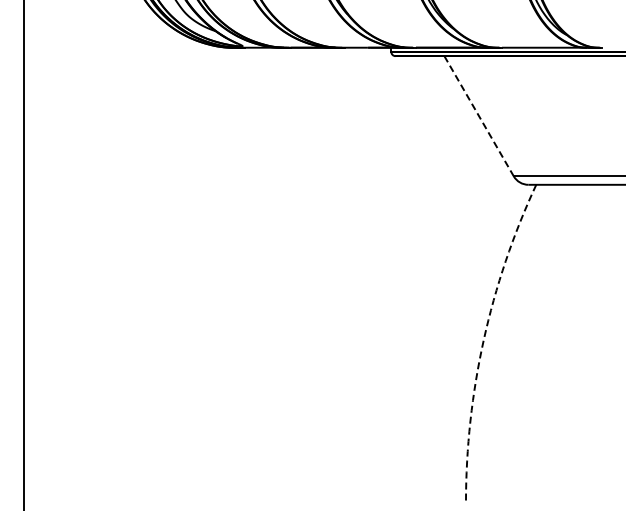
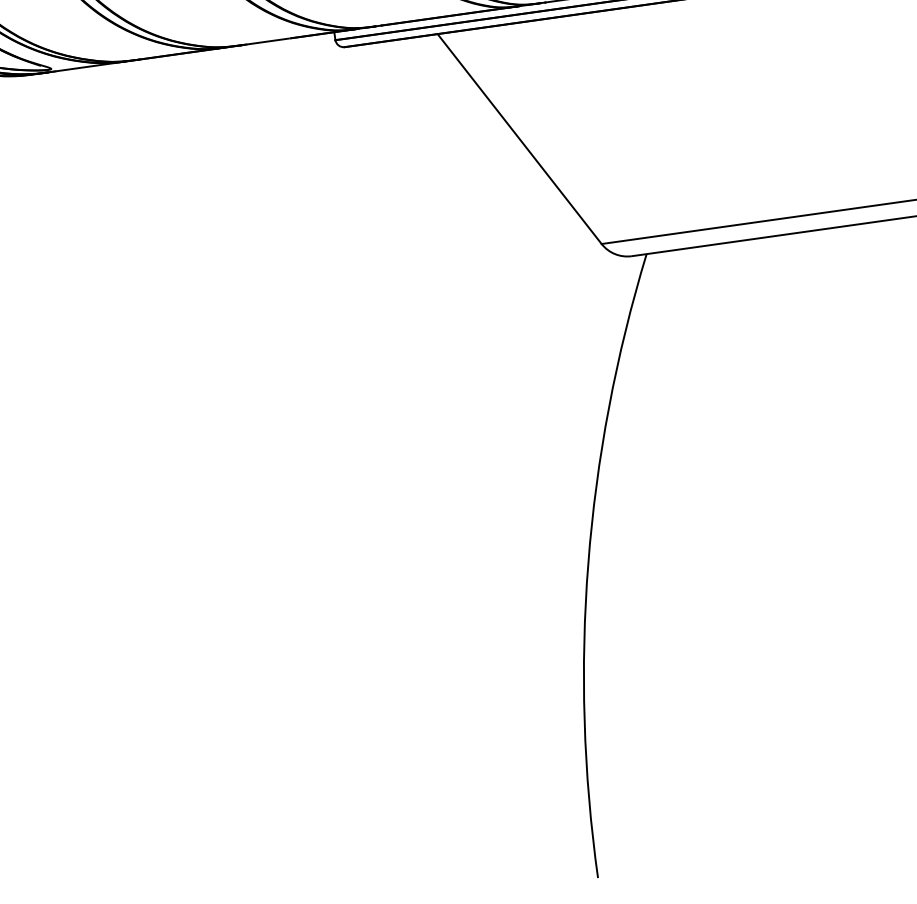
line: (479, 116) -> (520, 139), dashed -> solid
arc: (483, 340) -> (587, 564), dashed -> solid

